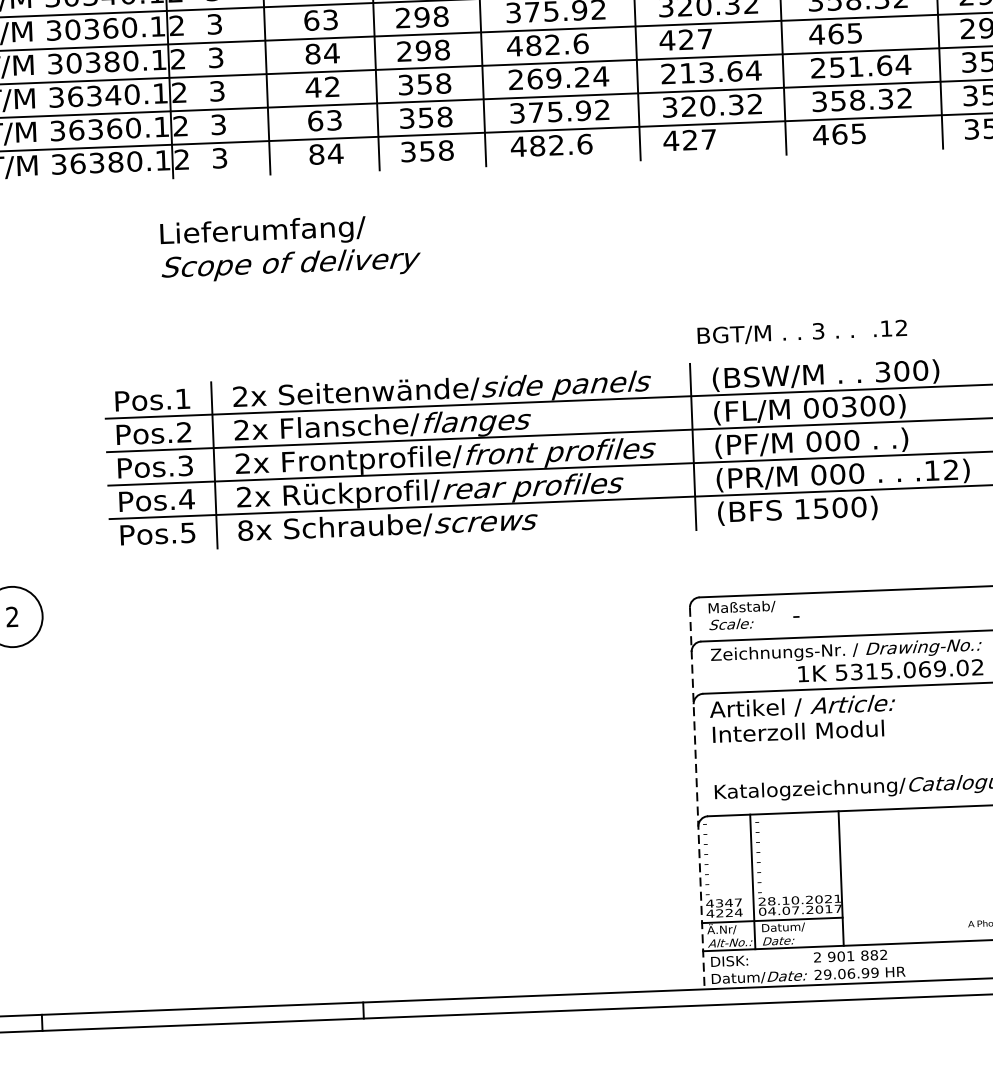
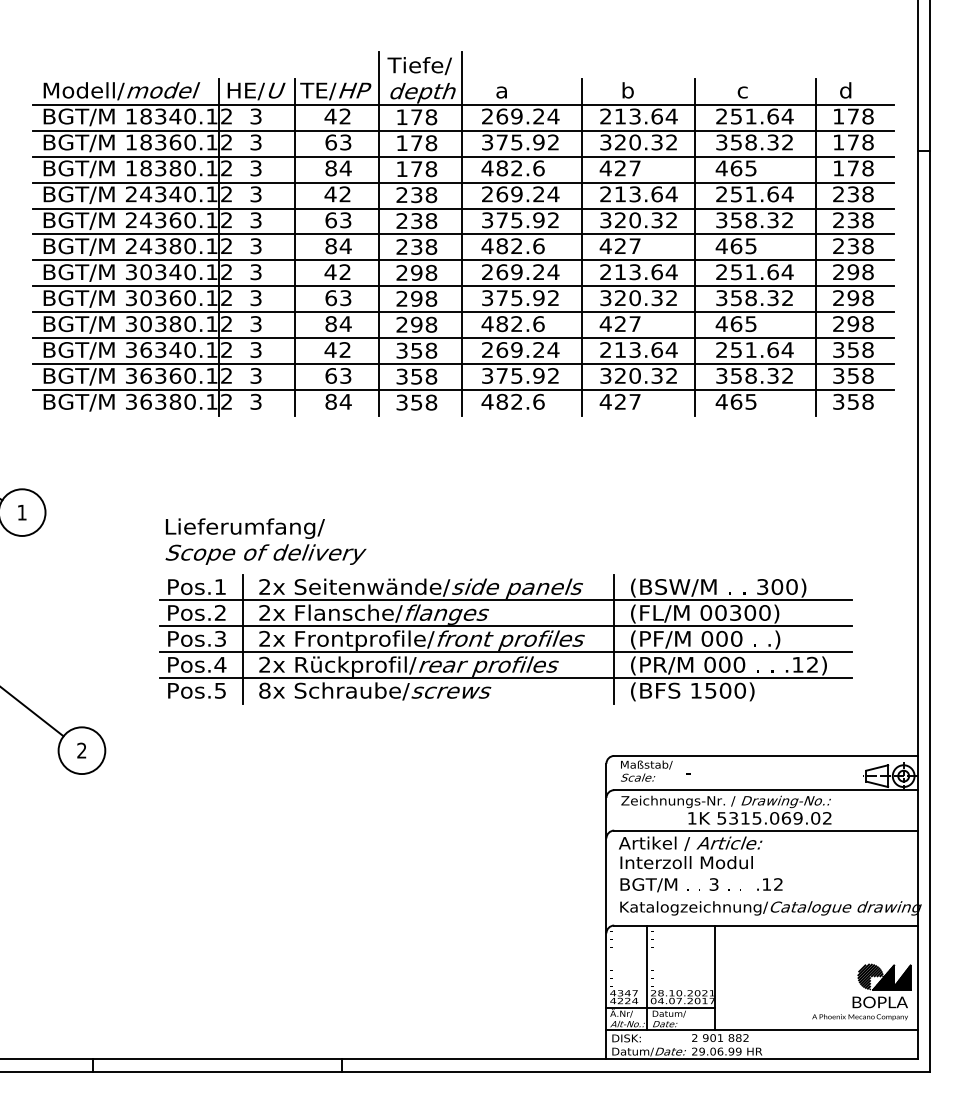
text: (289, 248) -> (265, 541), moved
text: (802, 333) -> (701, 885), moved
line: (697, 798) -> (606, 911), dashed -> solid

